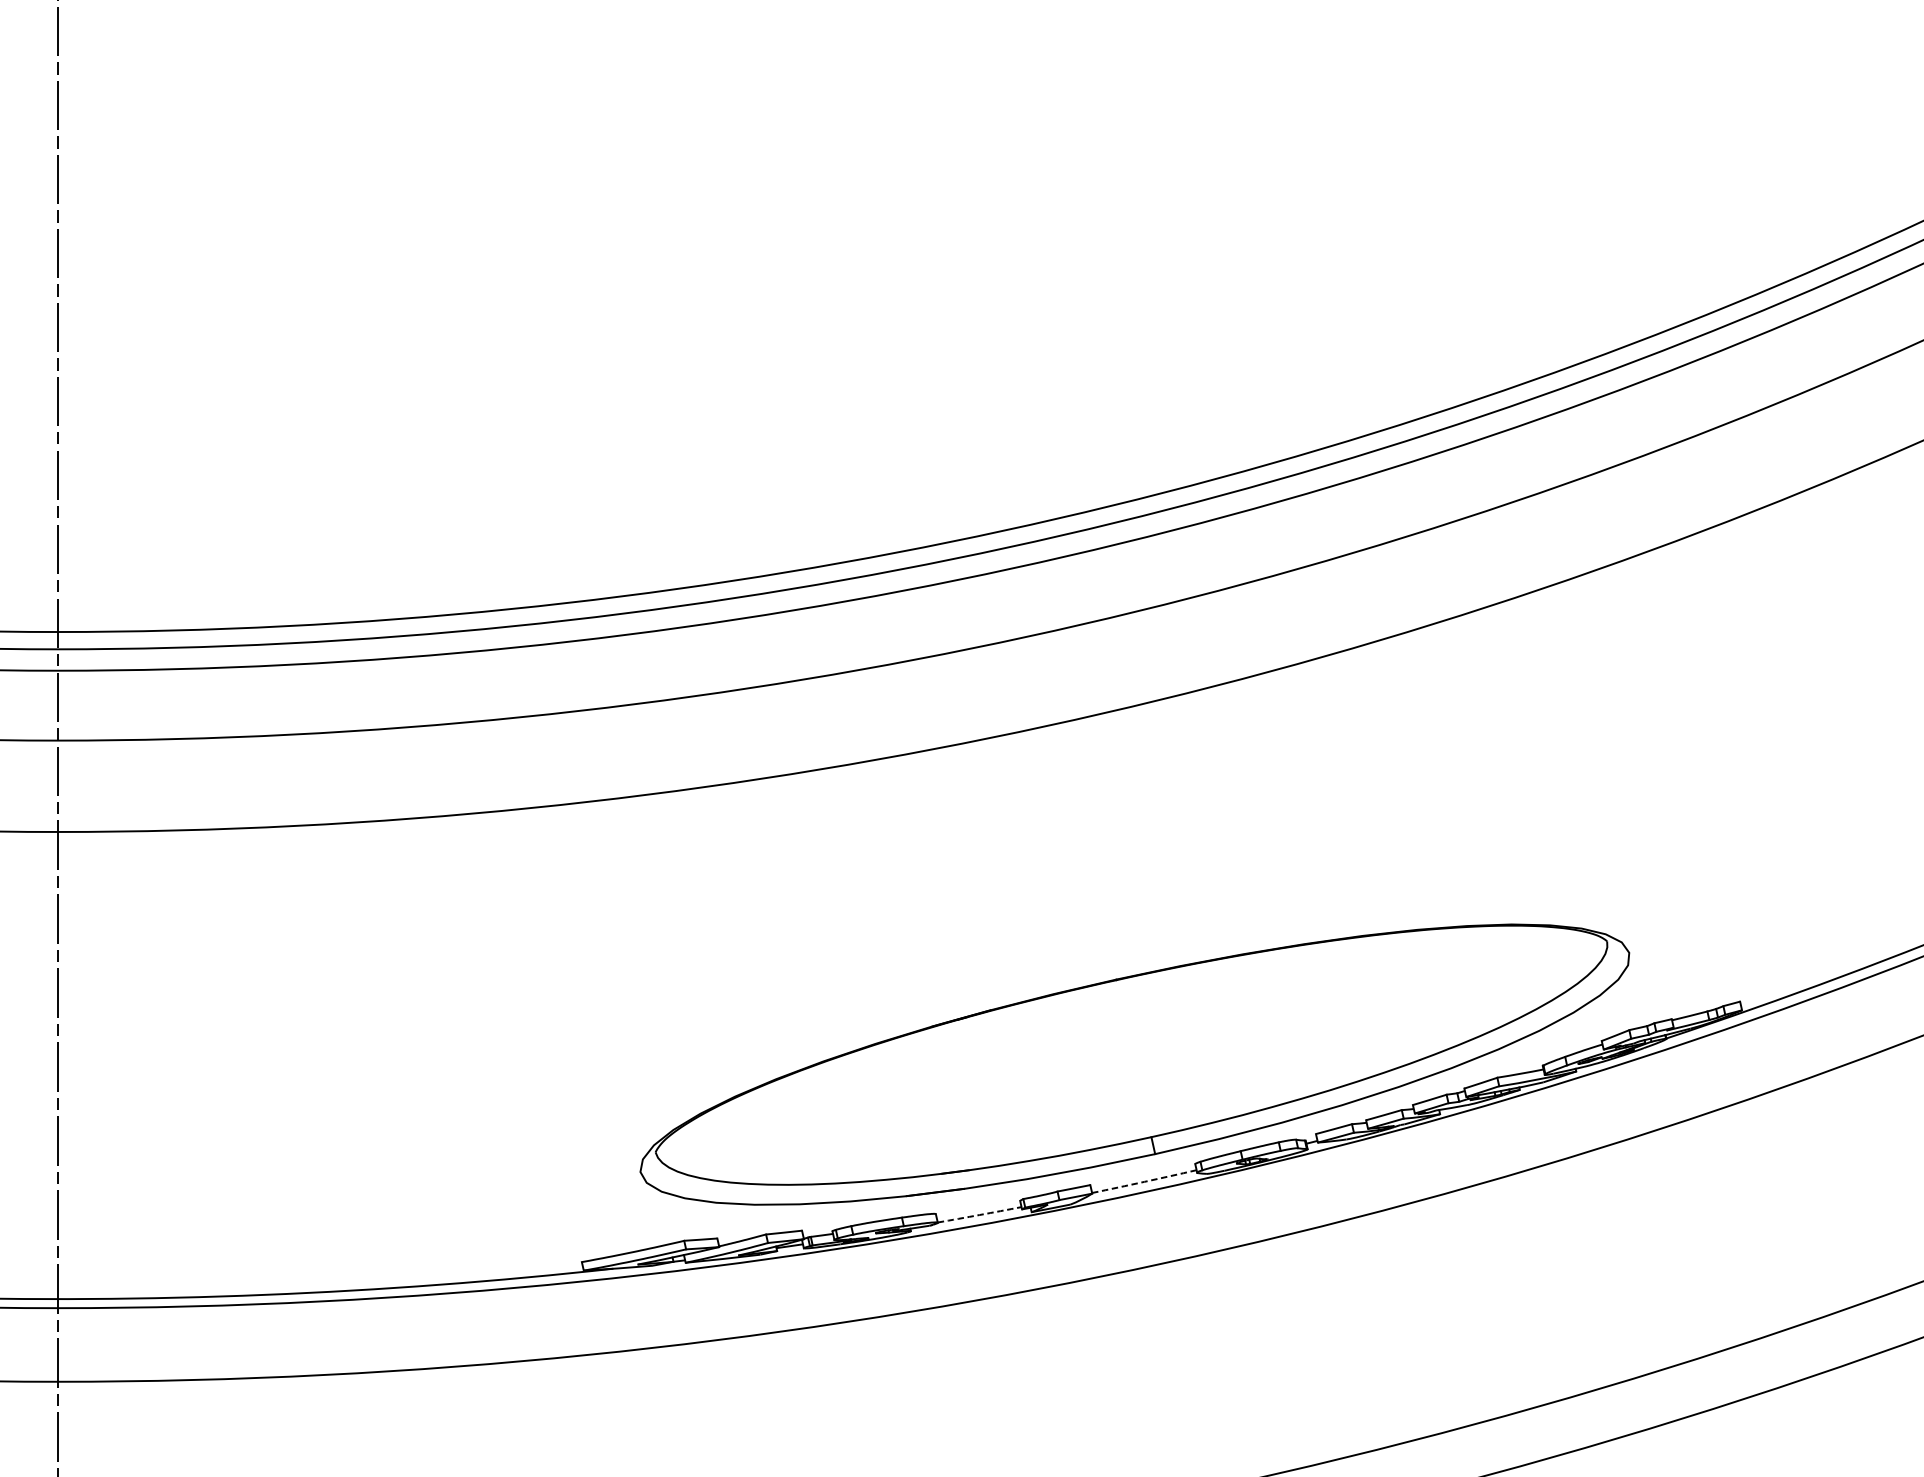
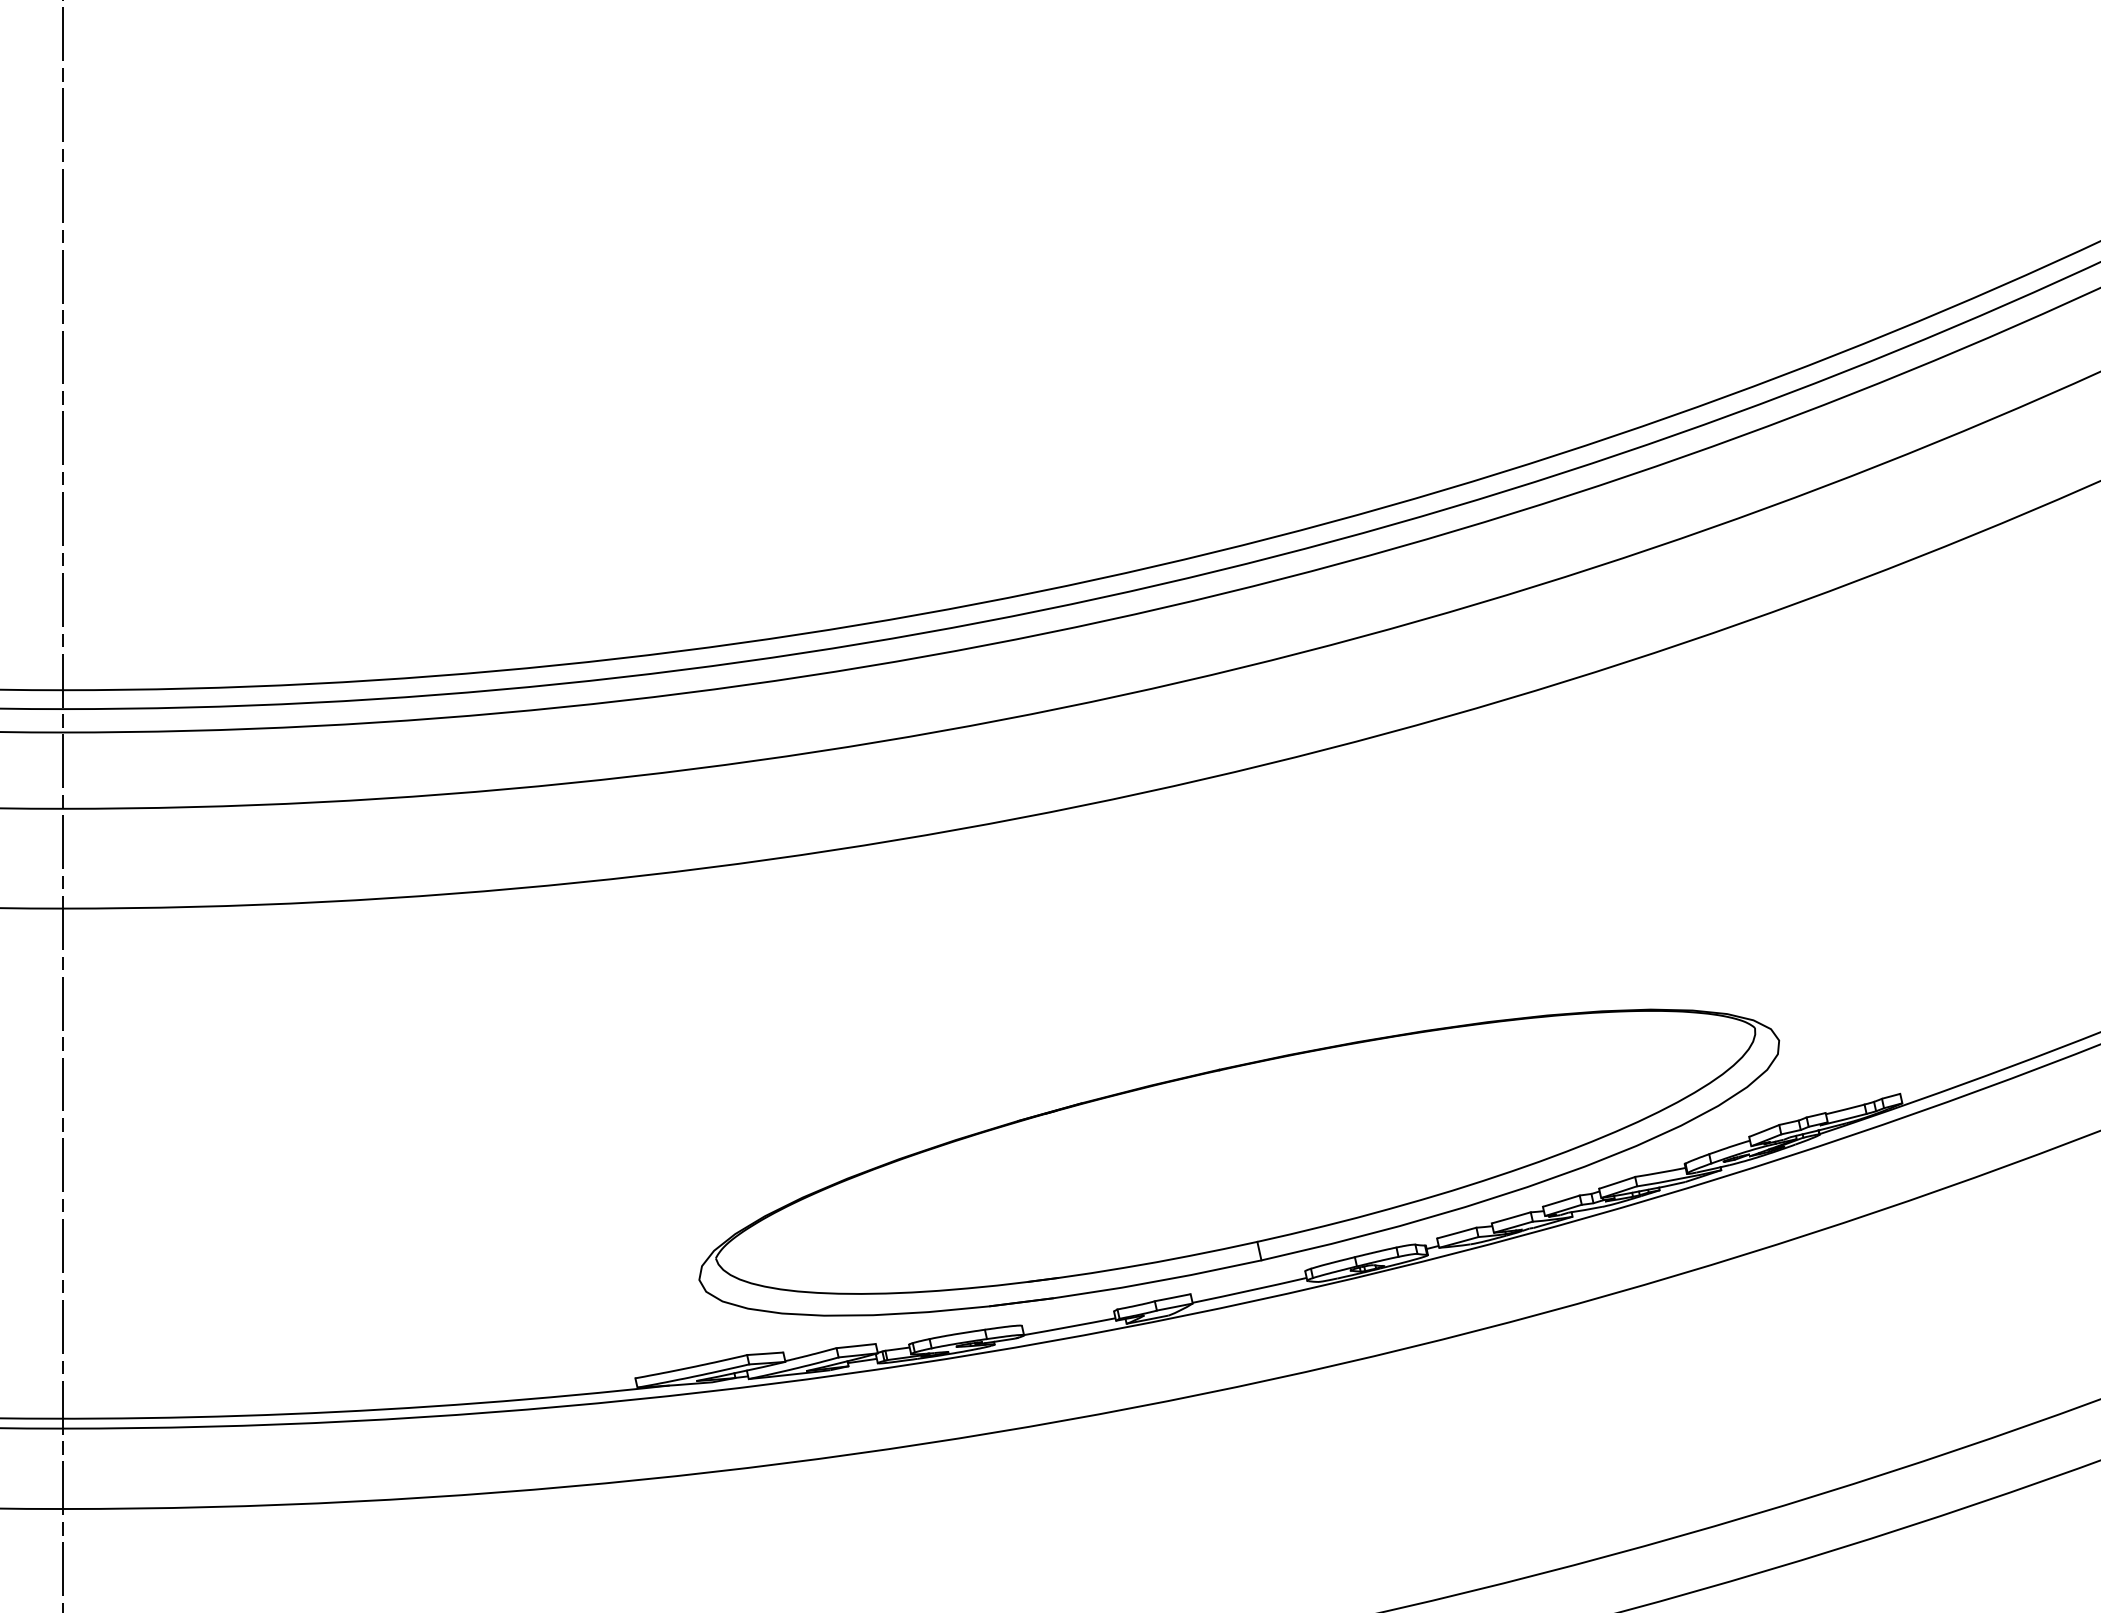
arc: (1144, 1181) -> (1249, 1290), dashed -> solid
arc: (979, 1214) -> (1069, 1326), dashed -> solid

